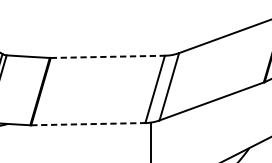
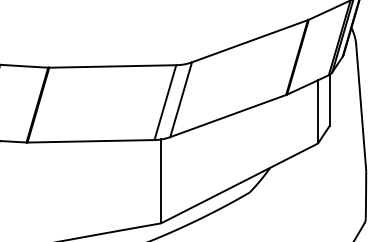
line: (108, 56) -> (113, 66), dashed -> solid
line: (88, 124) -> (91, 141), dashed -> solid

